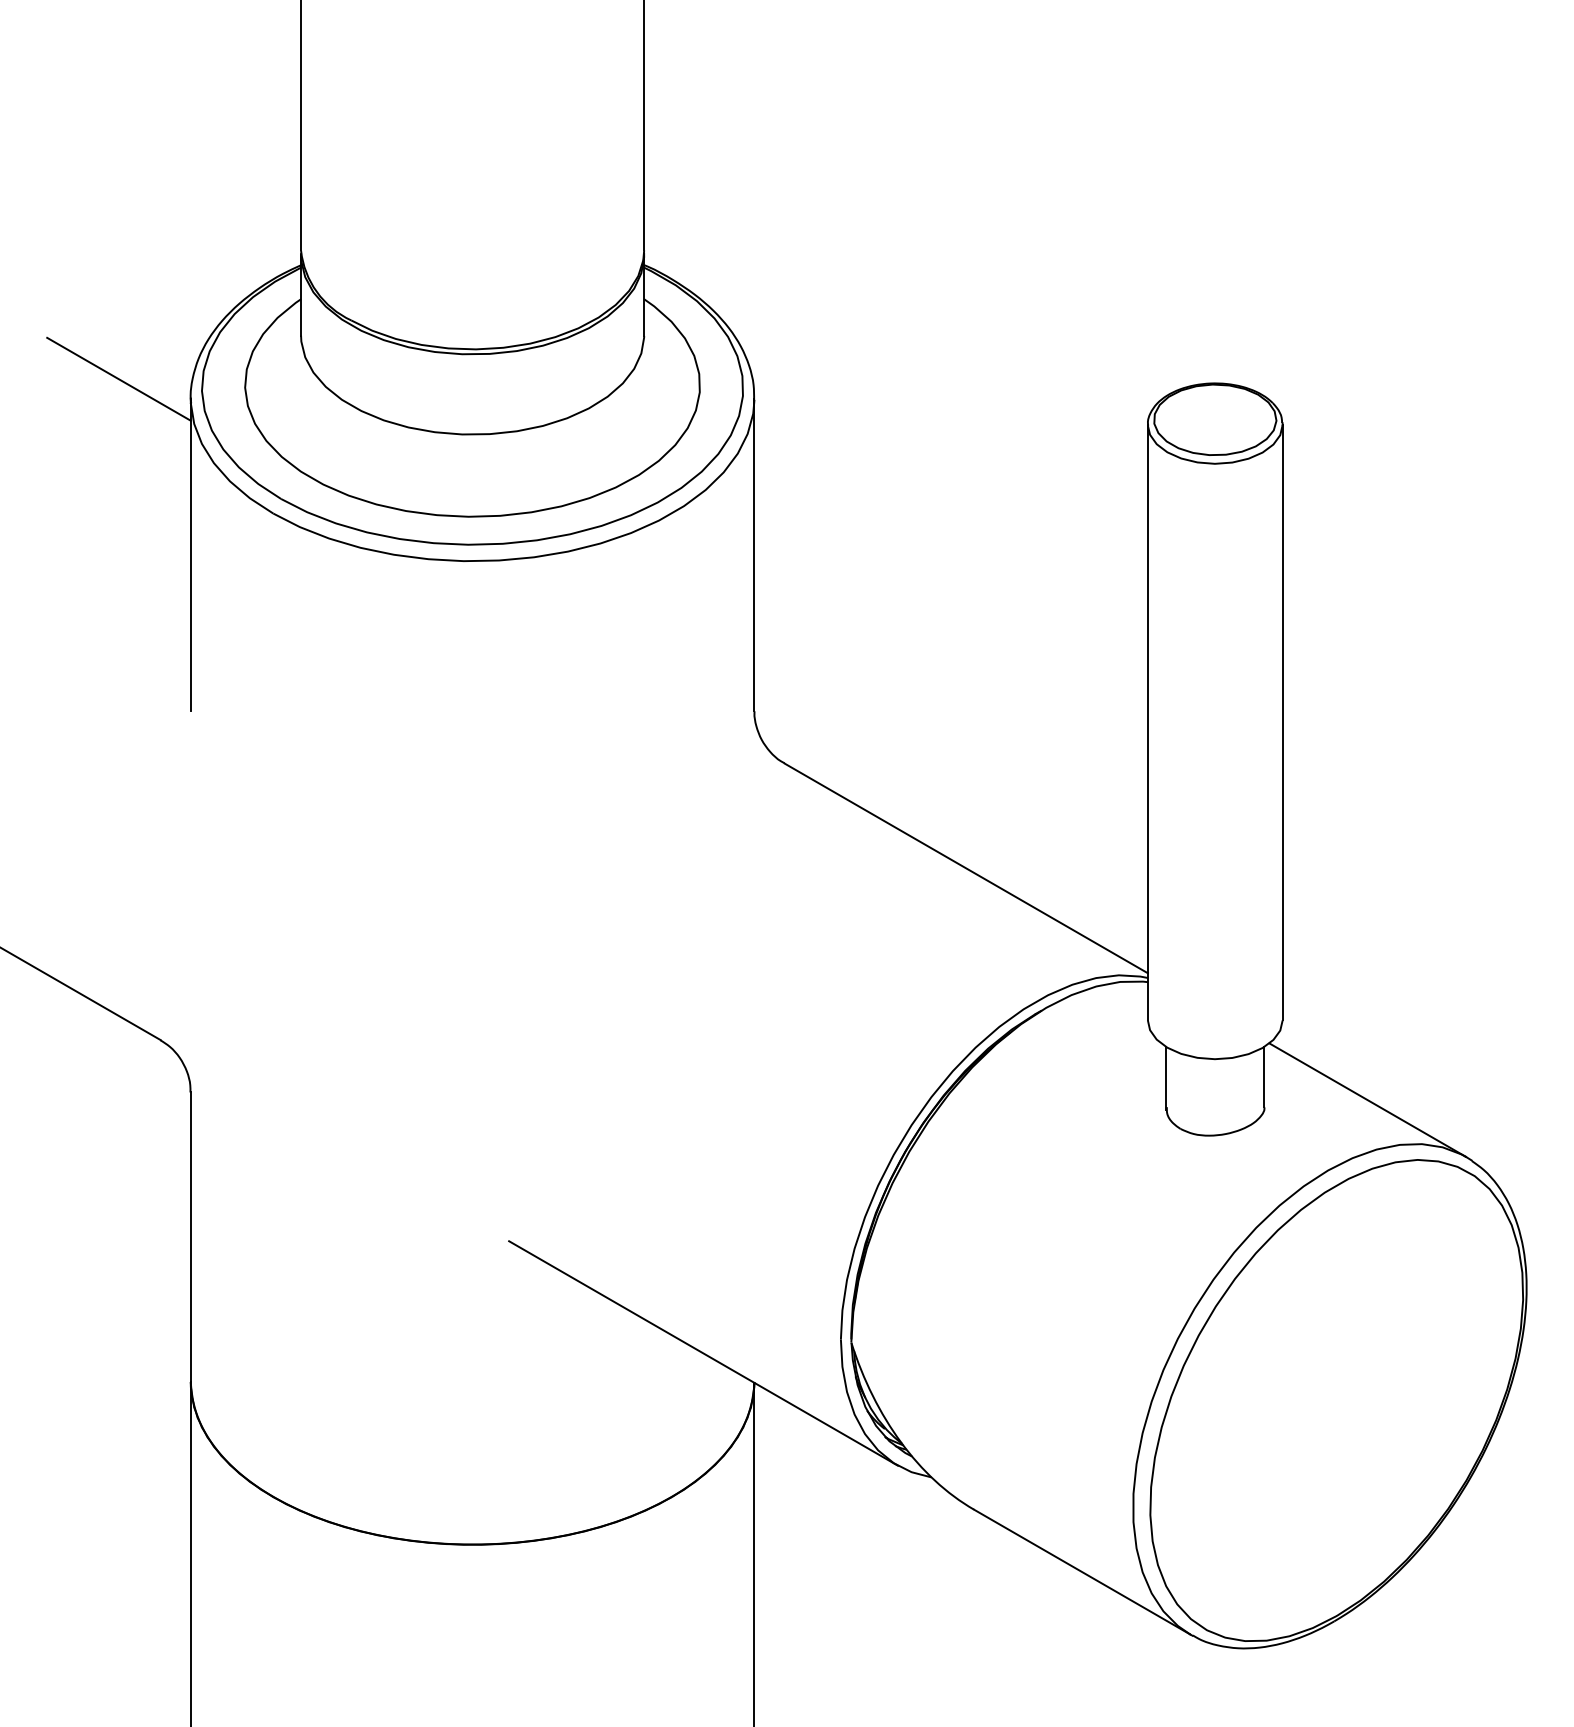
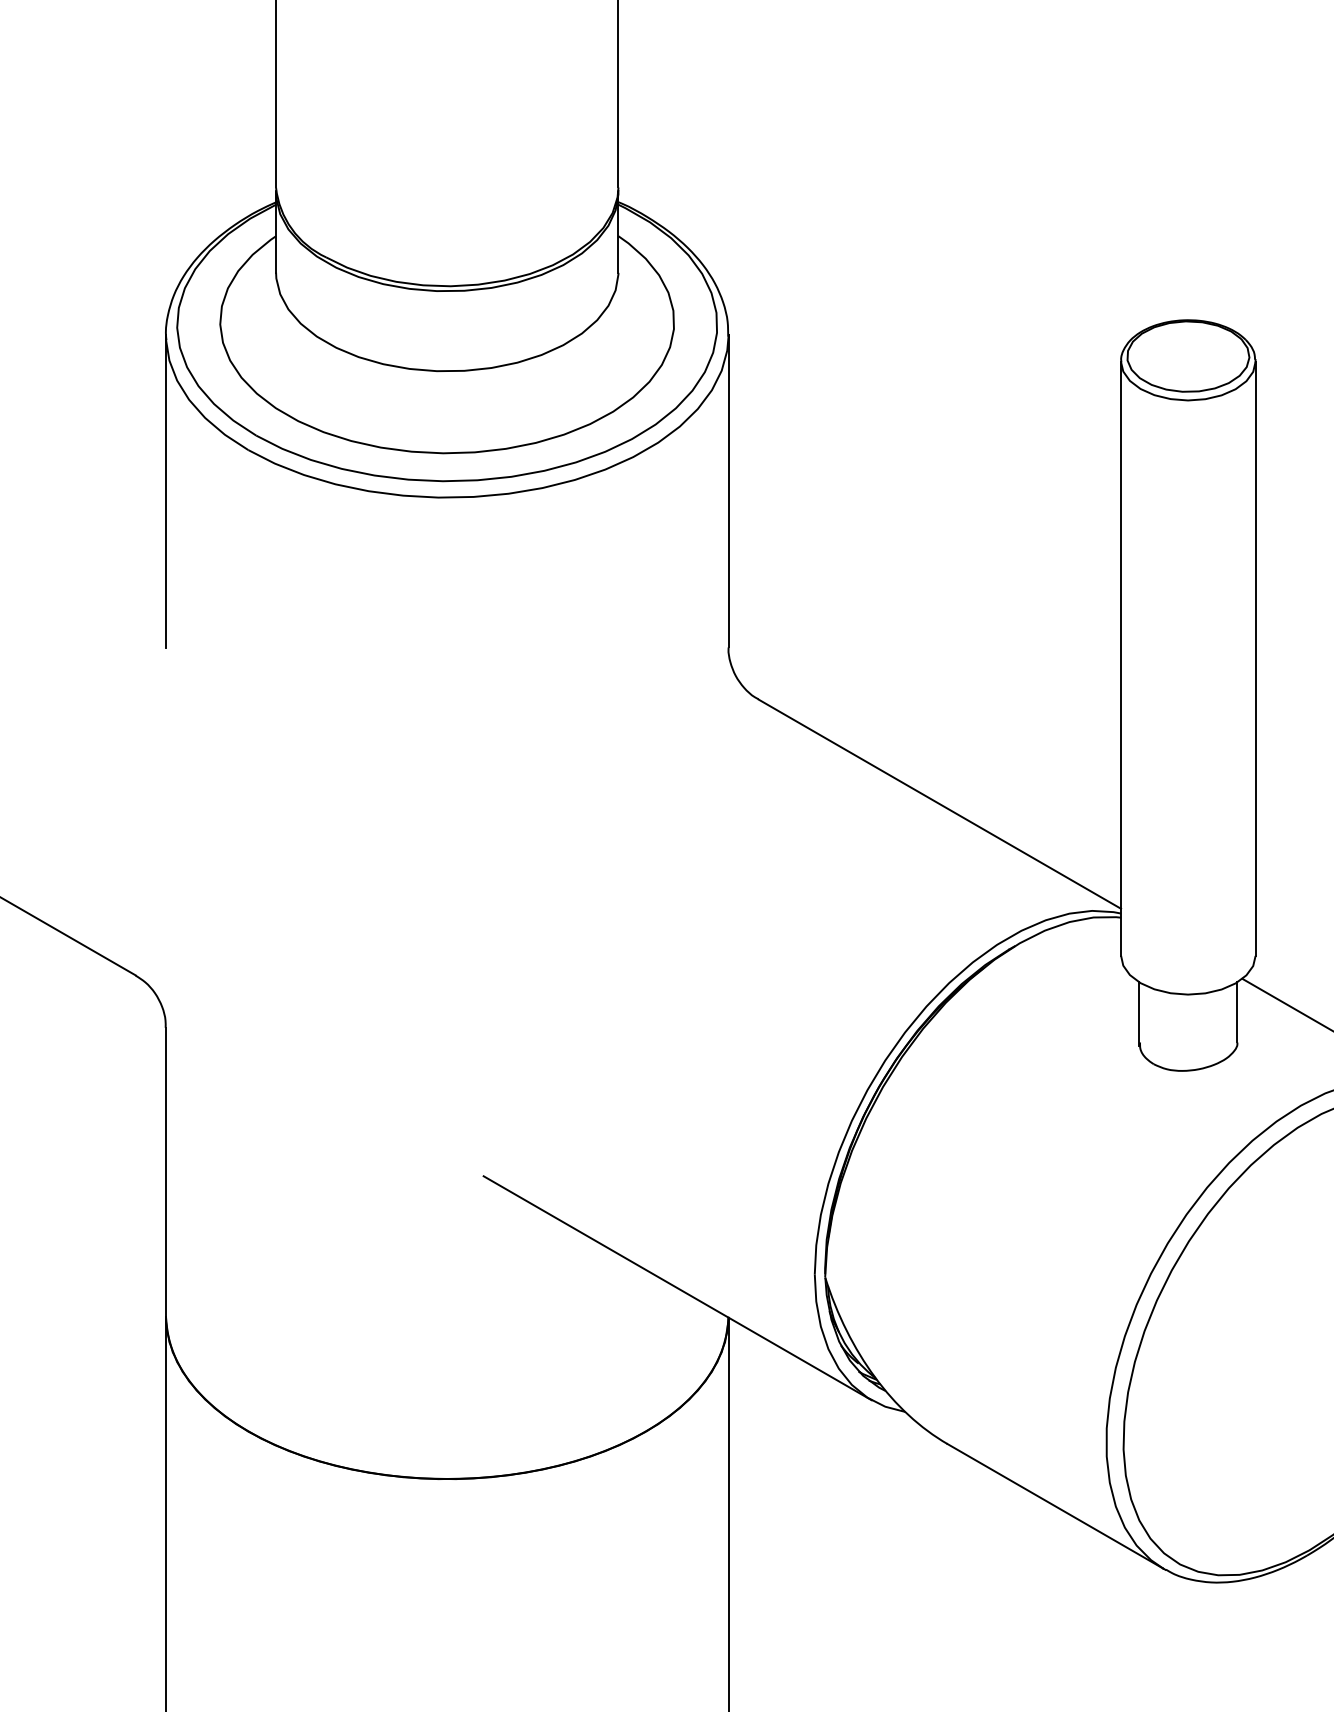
line: (118, 378) -> (93, 315), removed

